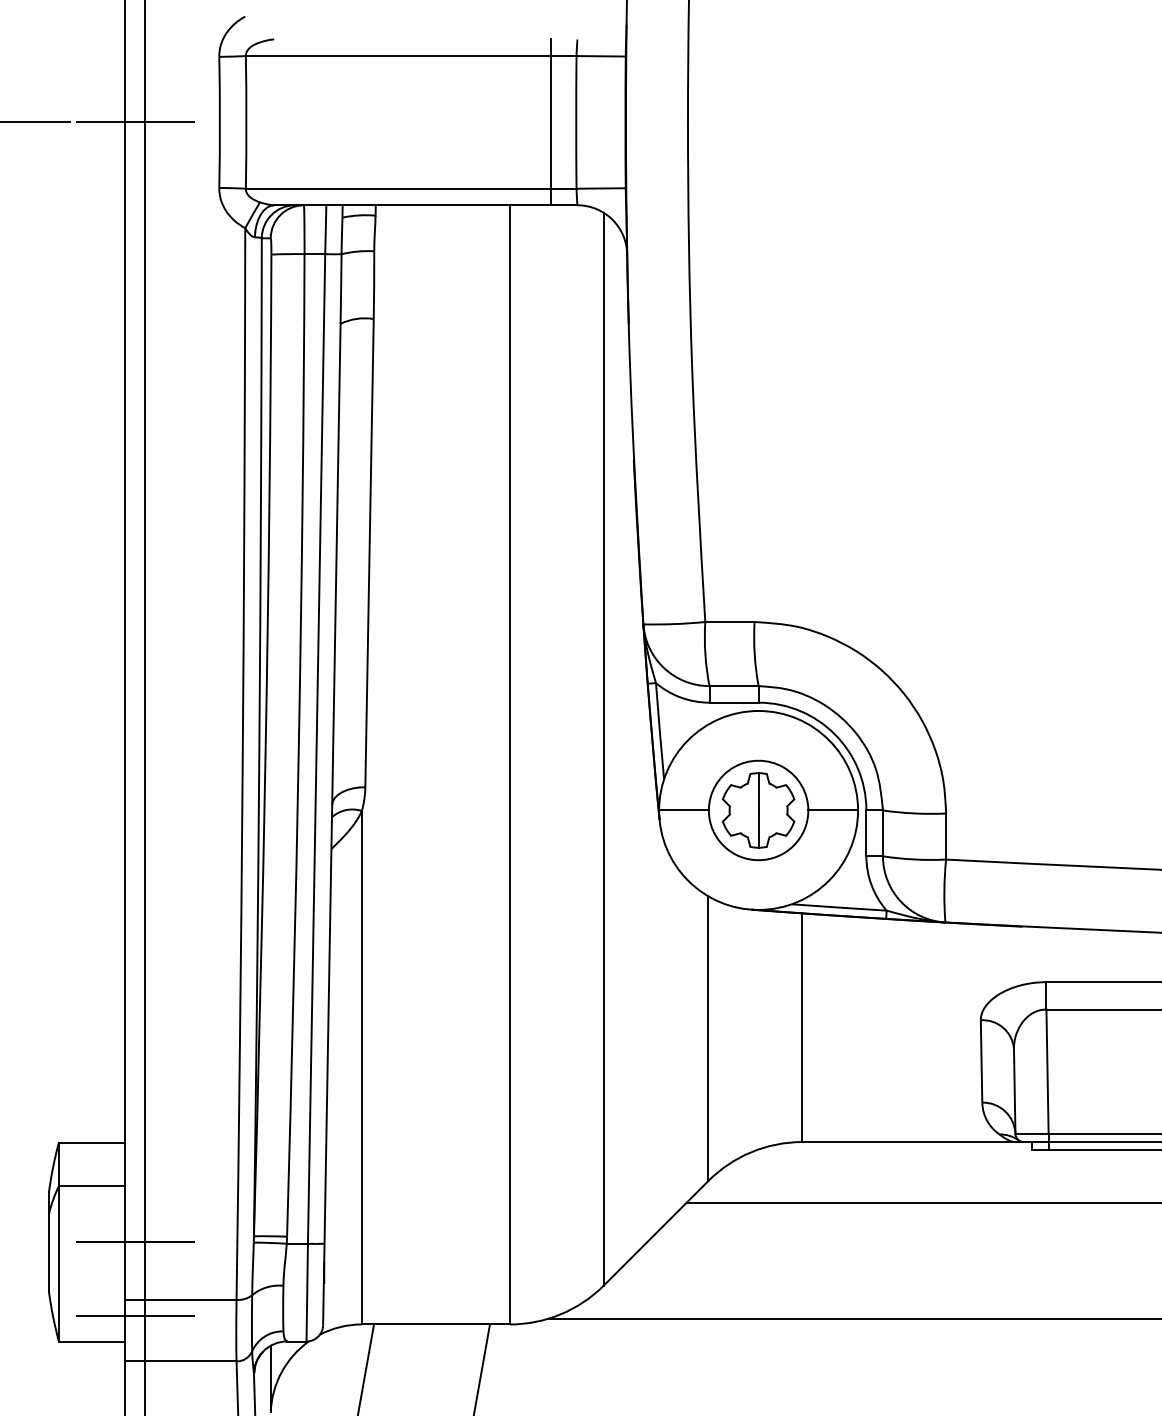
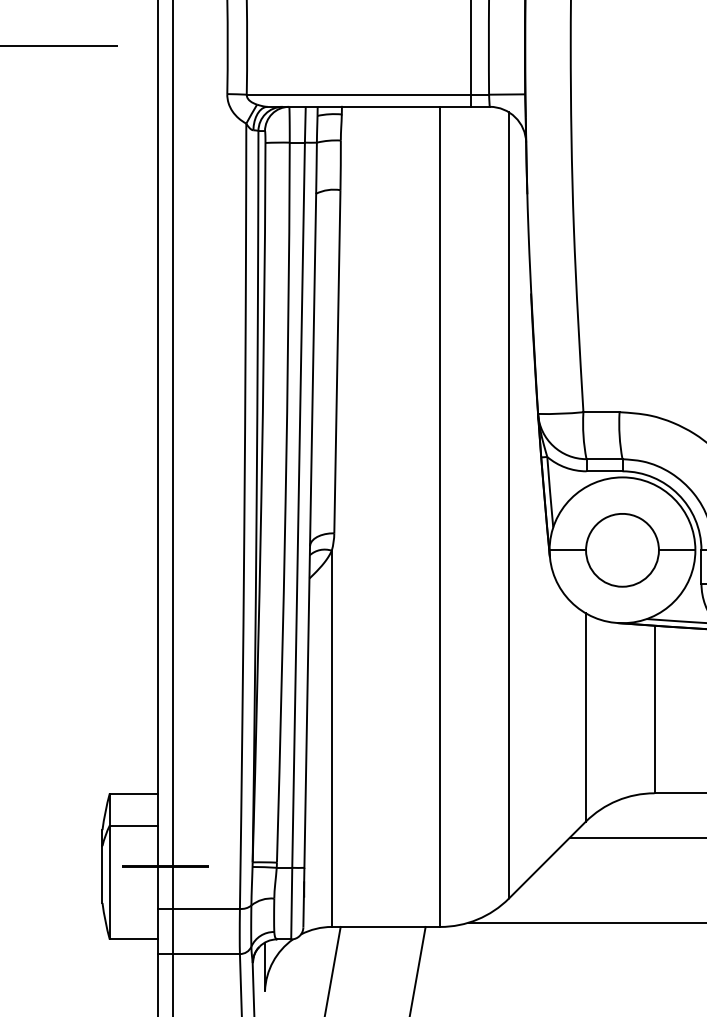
line: (134, 122) -> (165, 46), removed
part: (758, 810) -> (622, 550), removed
line: (134, 1316) -> (165, 921), removed

